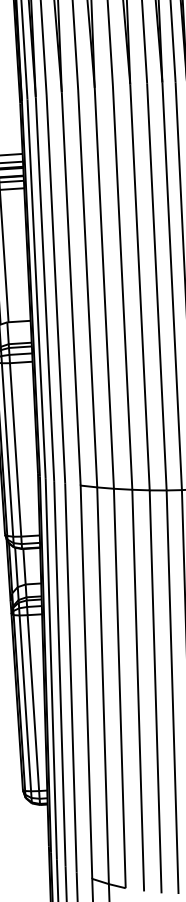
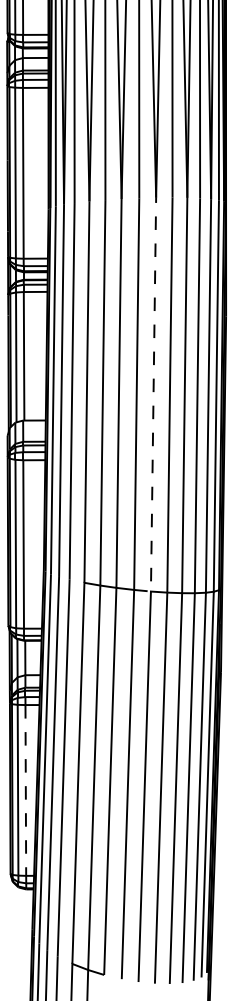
line: (140, 296) -> (153, 403), solid -> dashed
line: (33, 703) -> (25, 790), solid -> dashed

